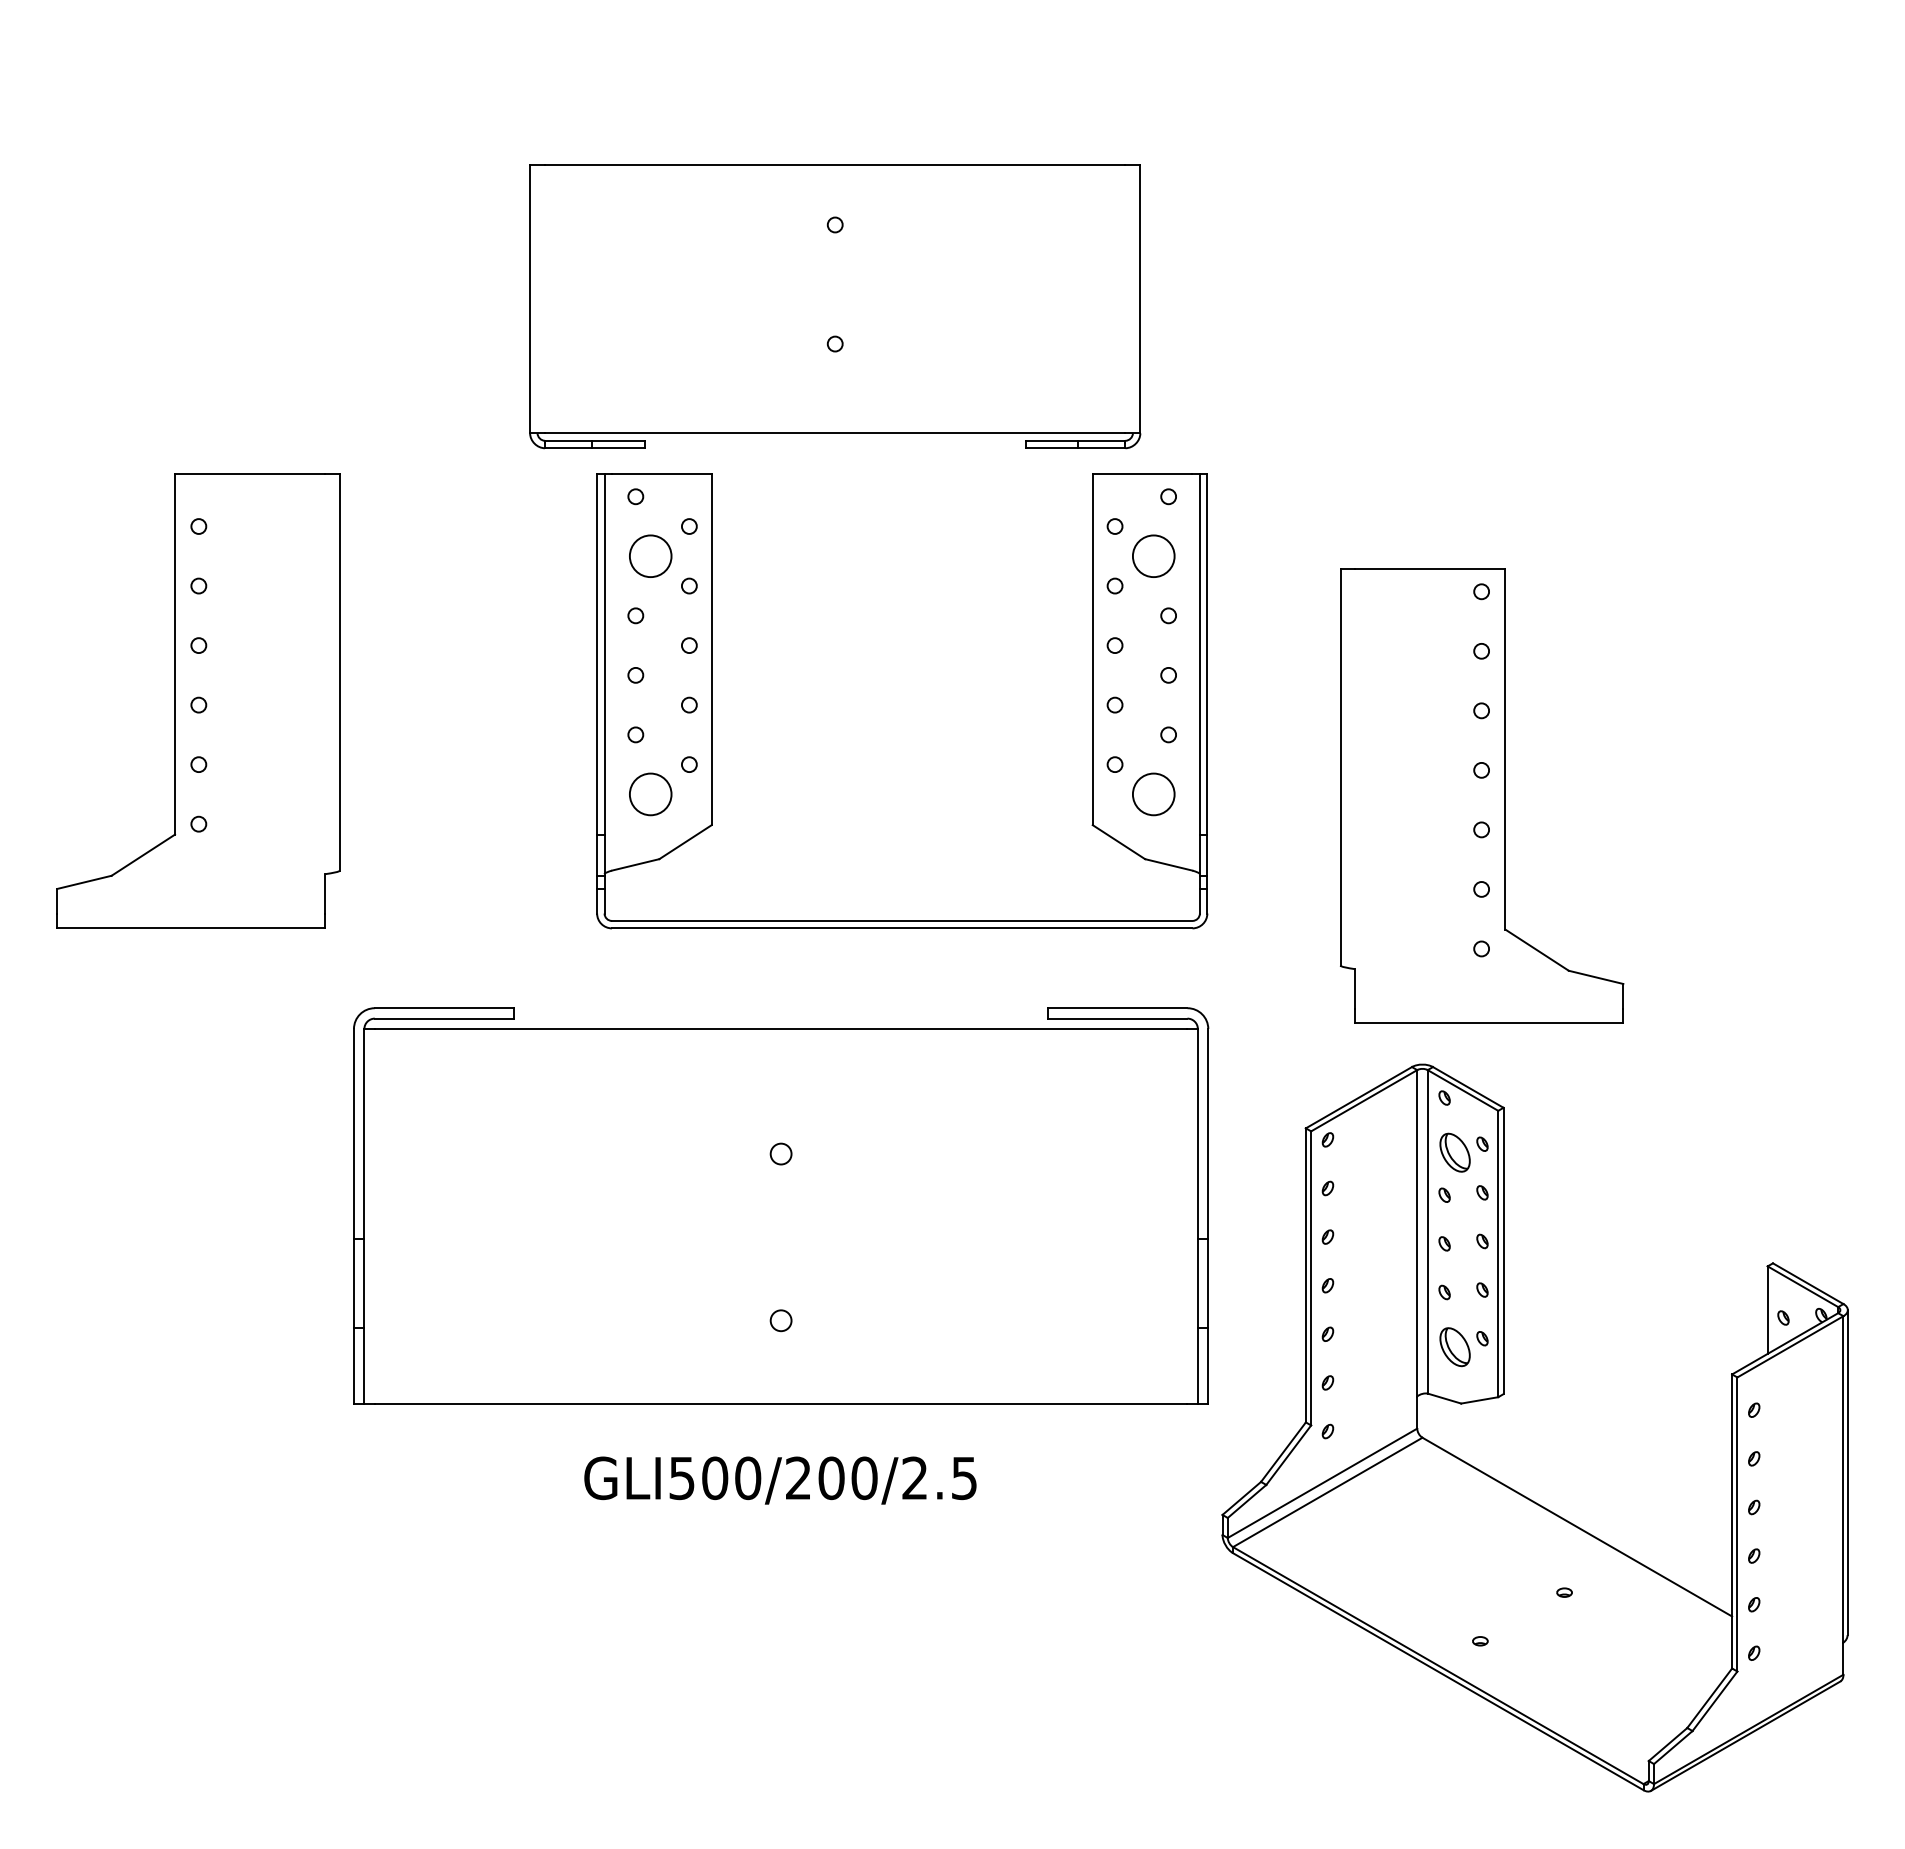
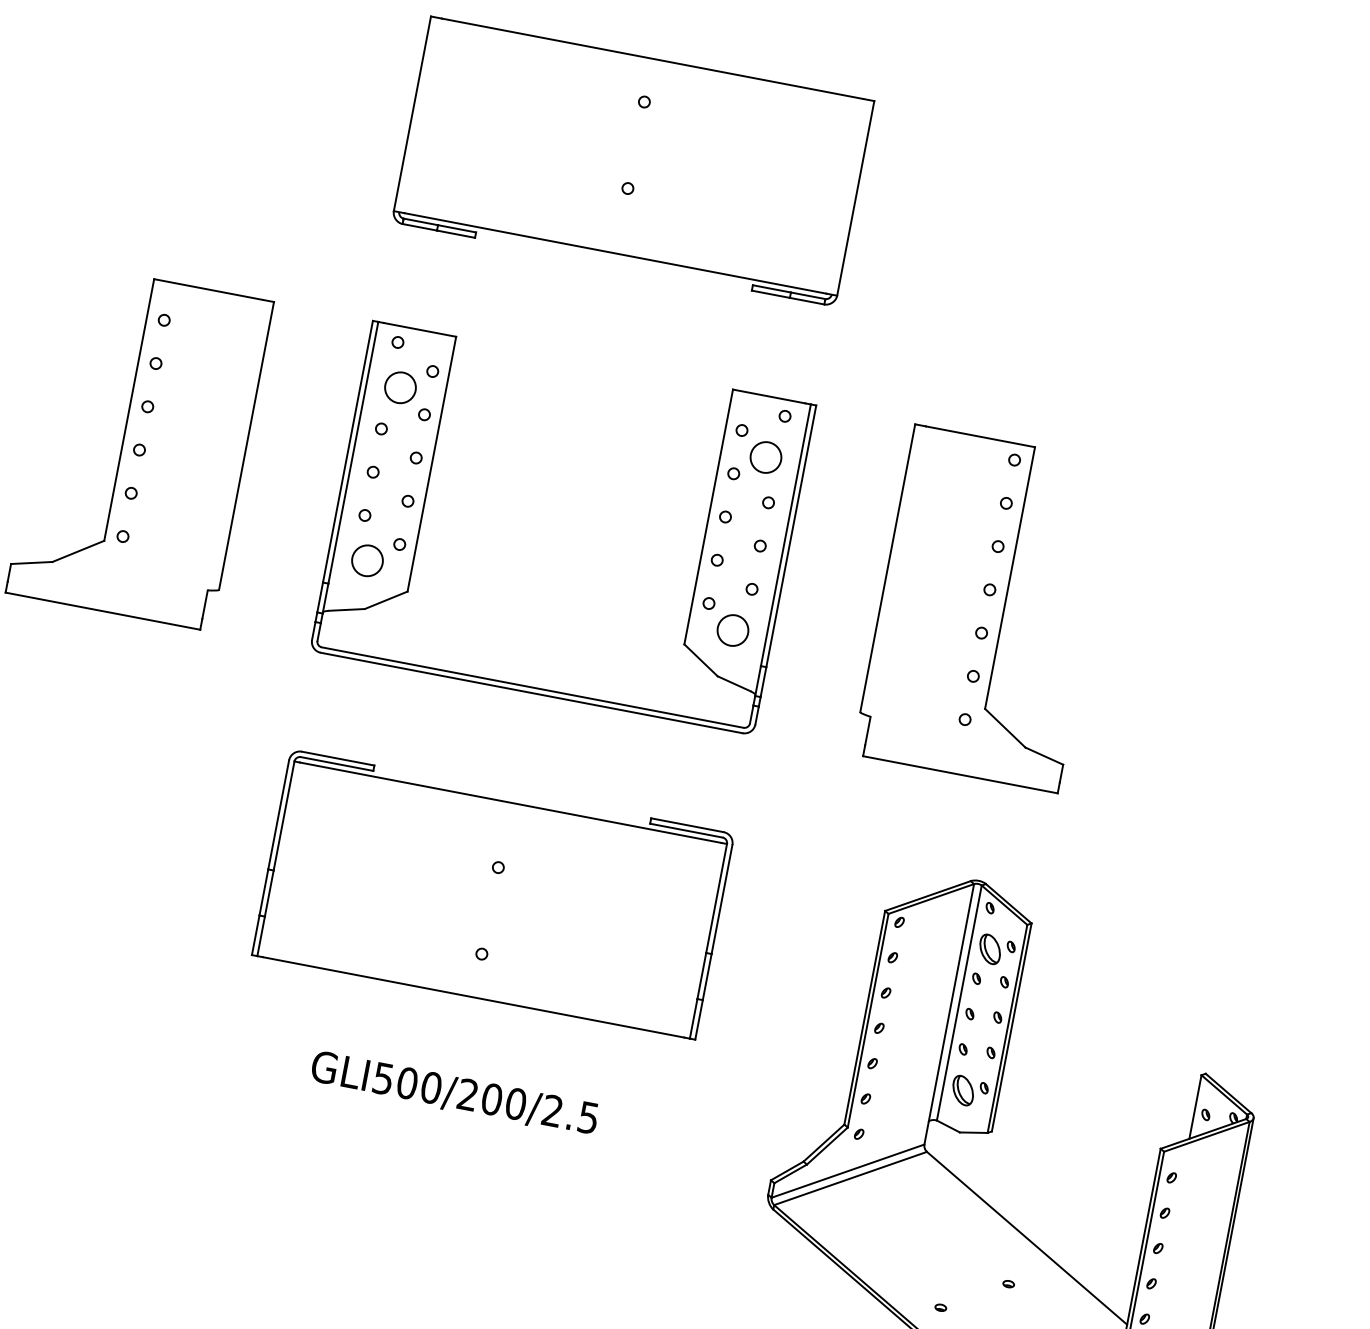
part: (835, 306) -> (633, 161), moved
part: (712, 701) -> (425, 501), moved
part: (1482, 795) -> (987, 608), moved
part: (781, 1205) -> (493, 894), size x0.71

